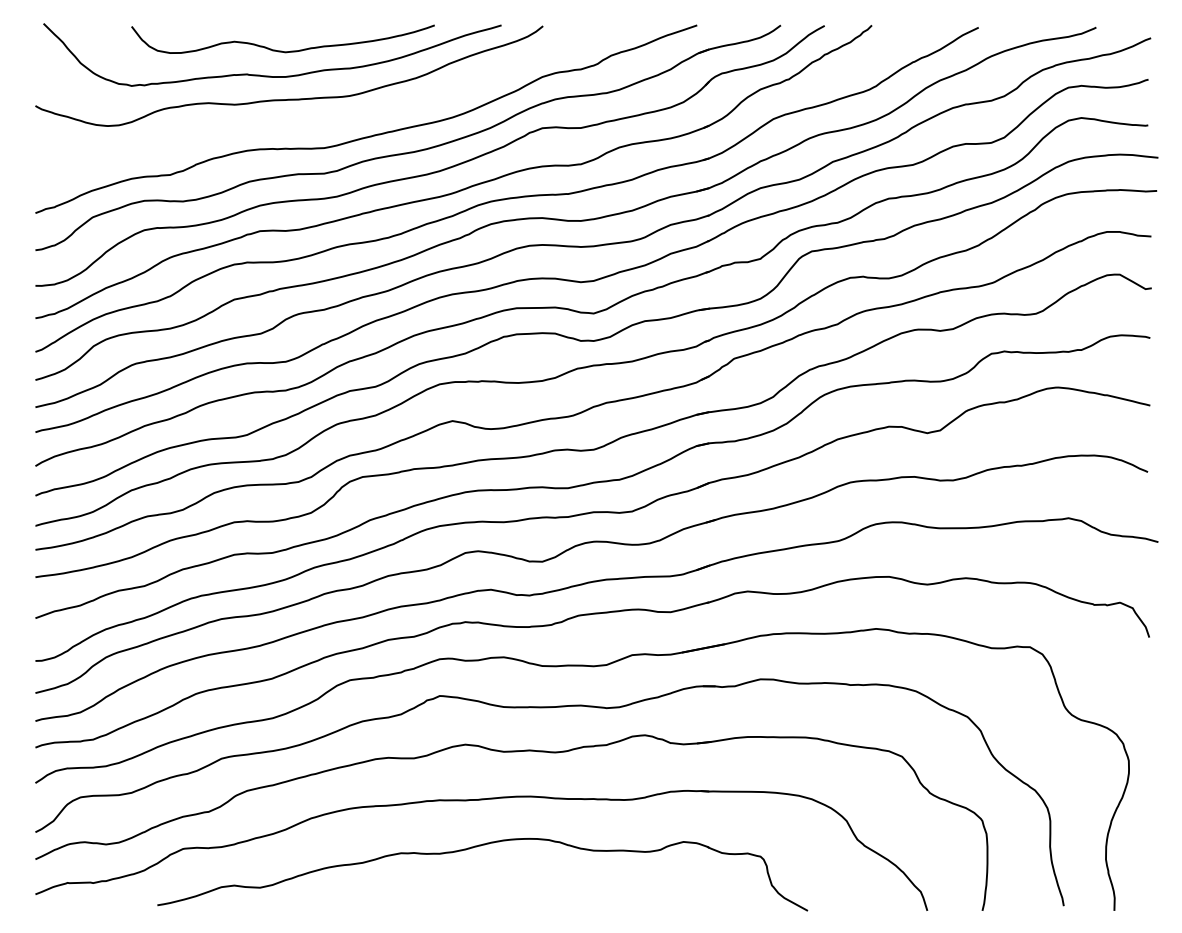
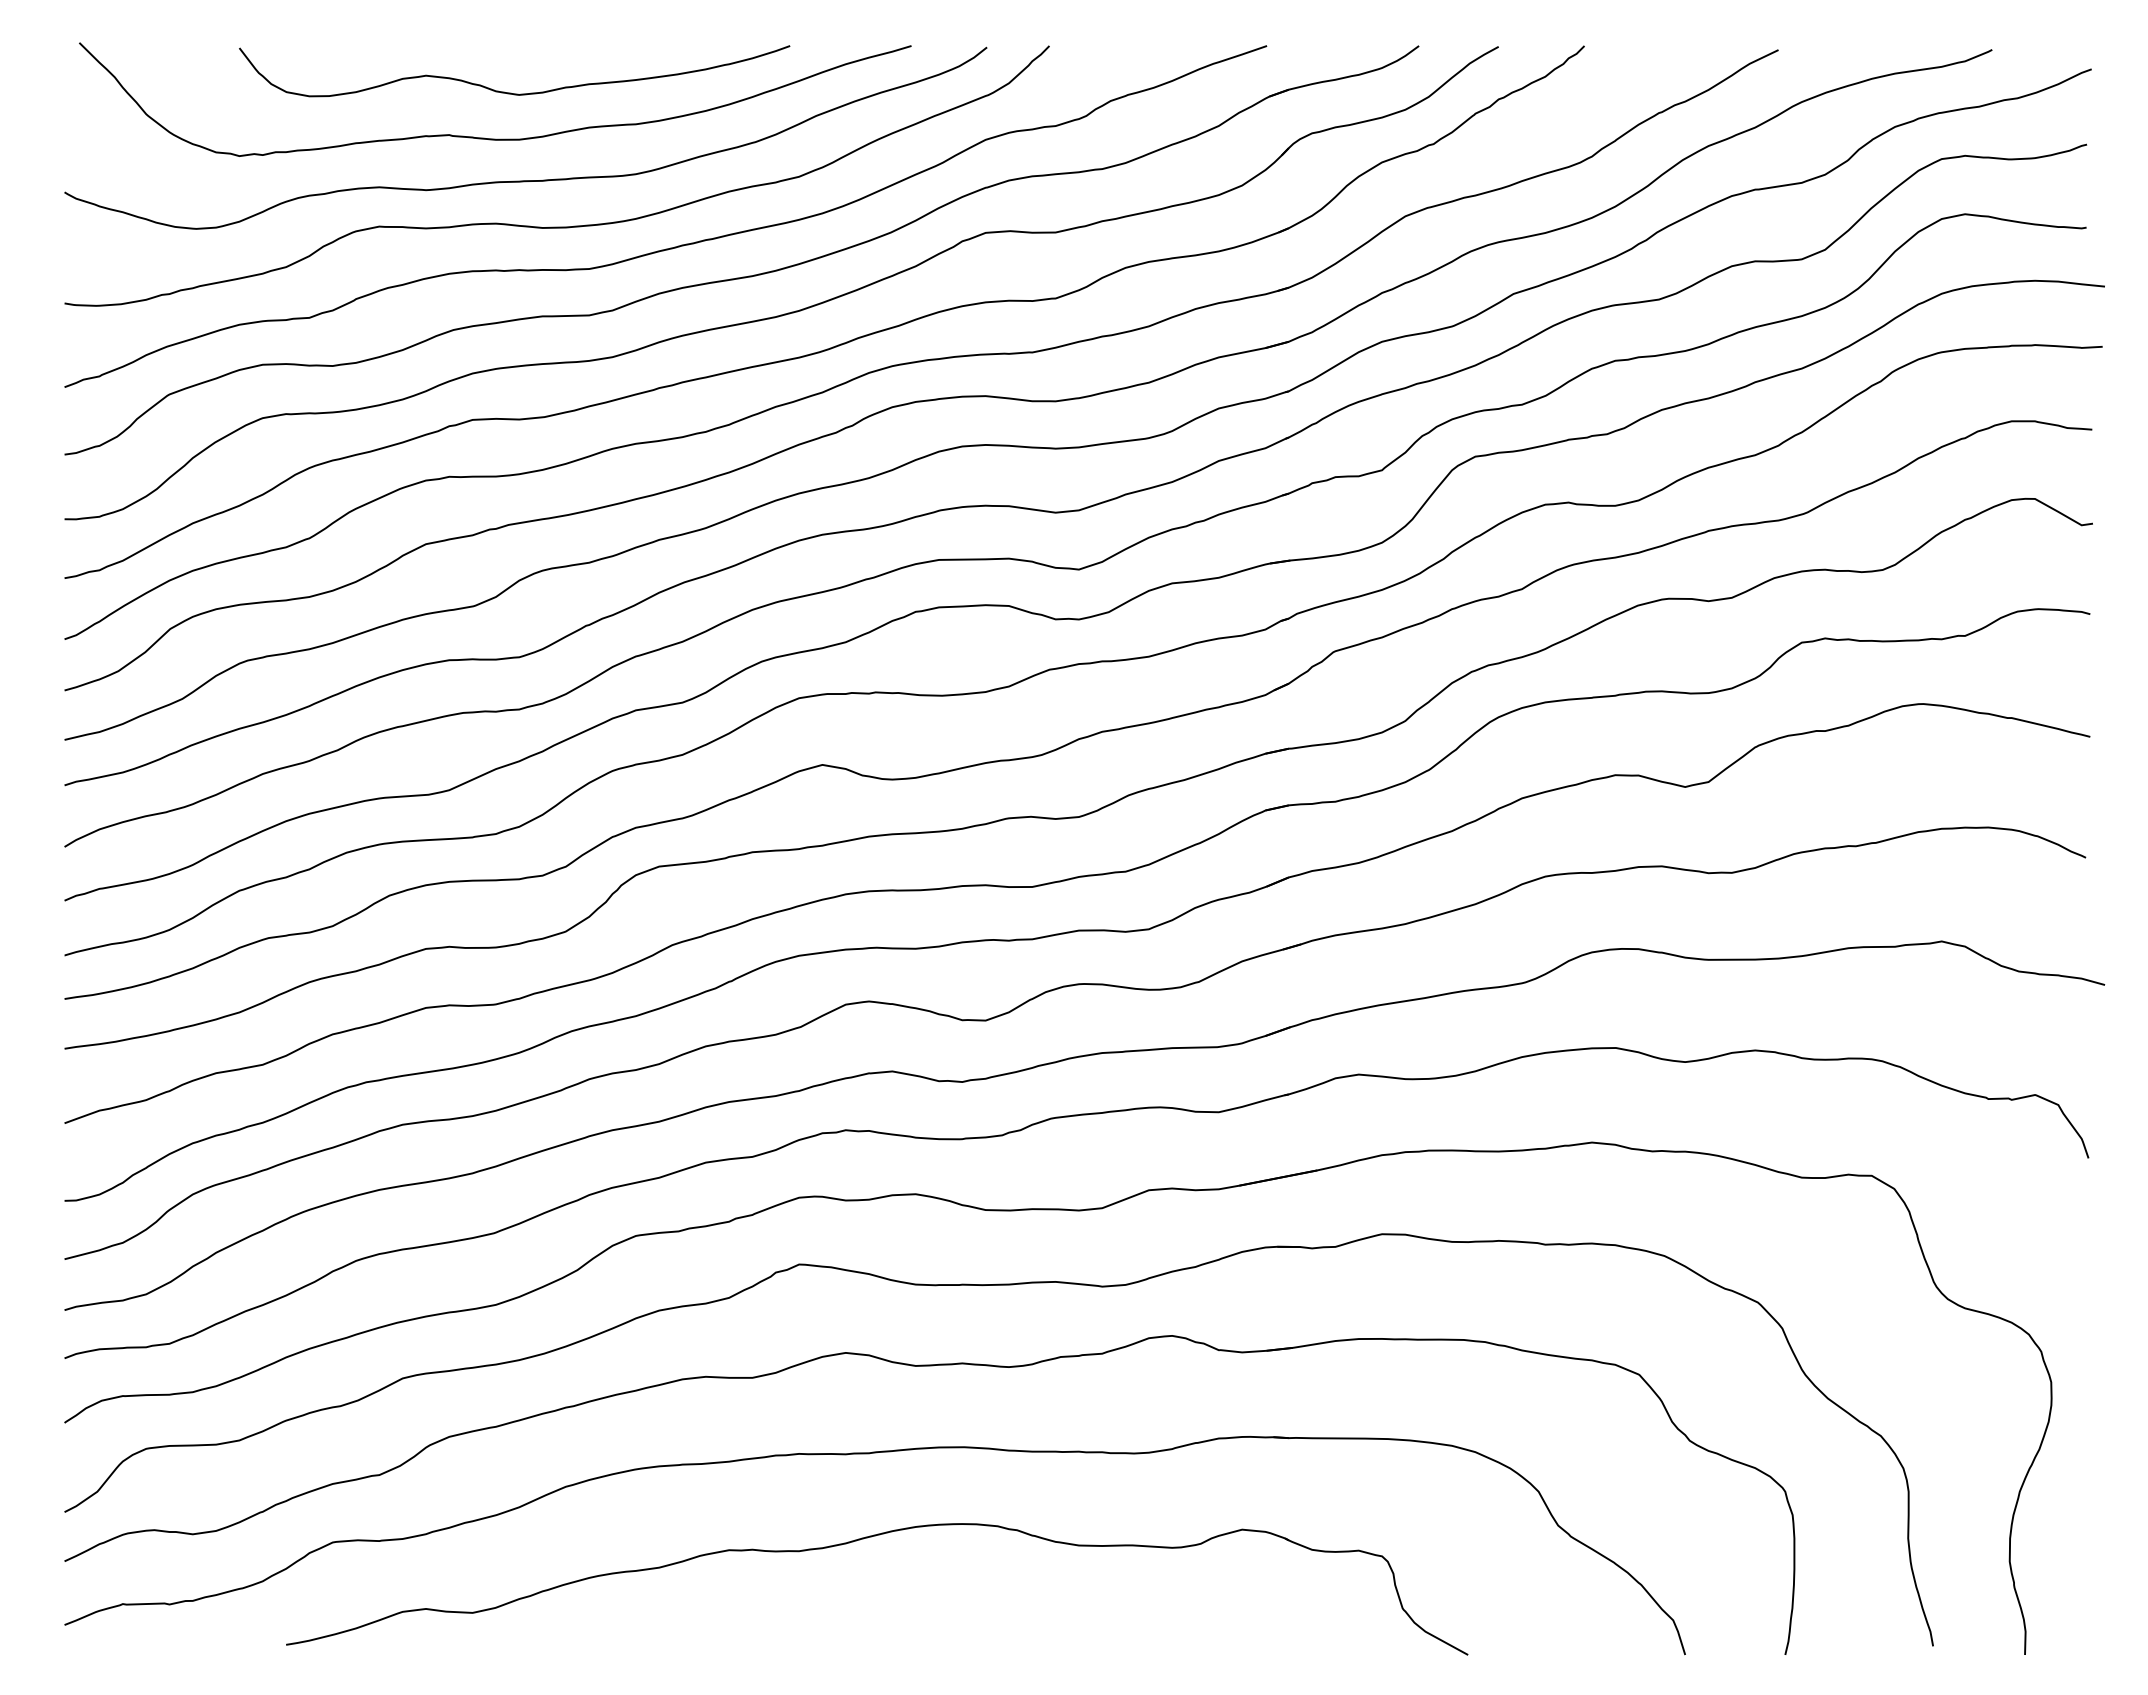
curve: (306, 124) -> (557, 226), added

